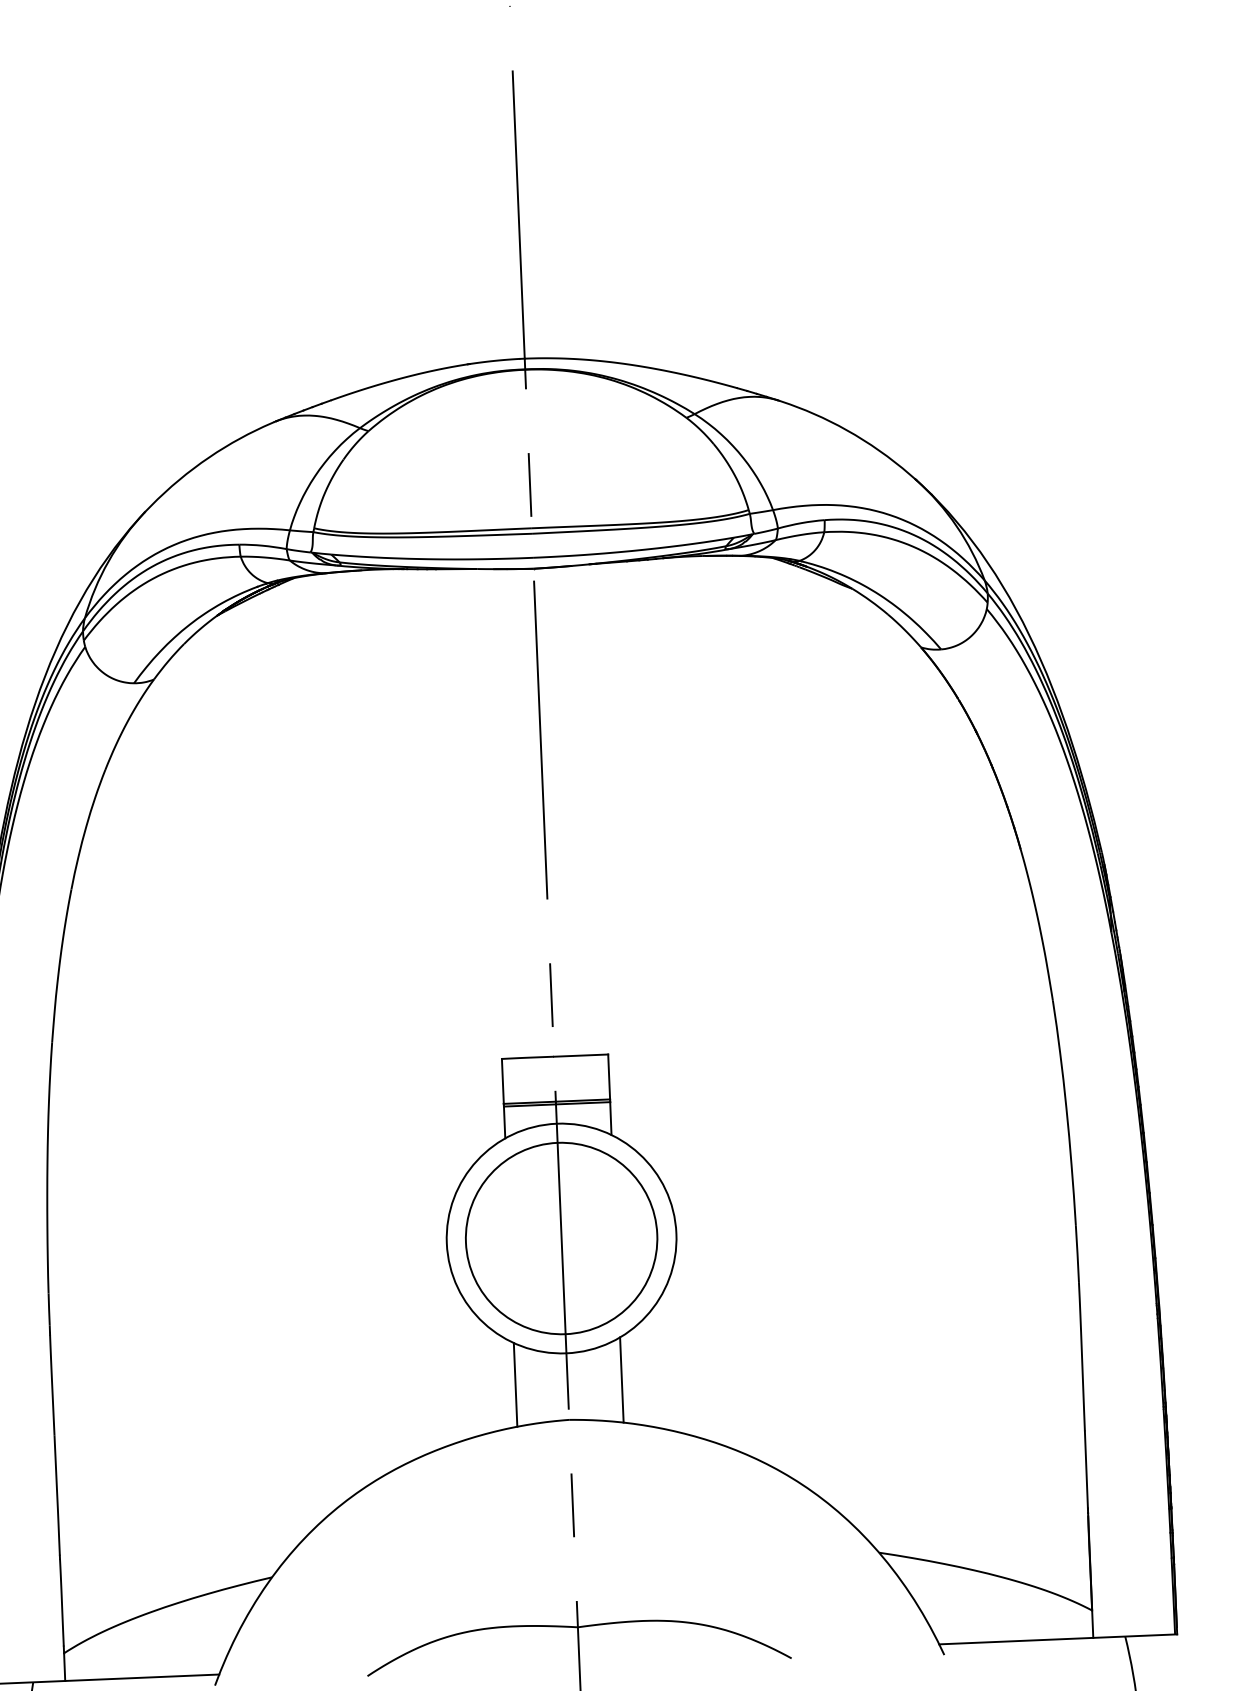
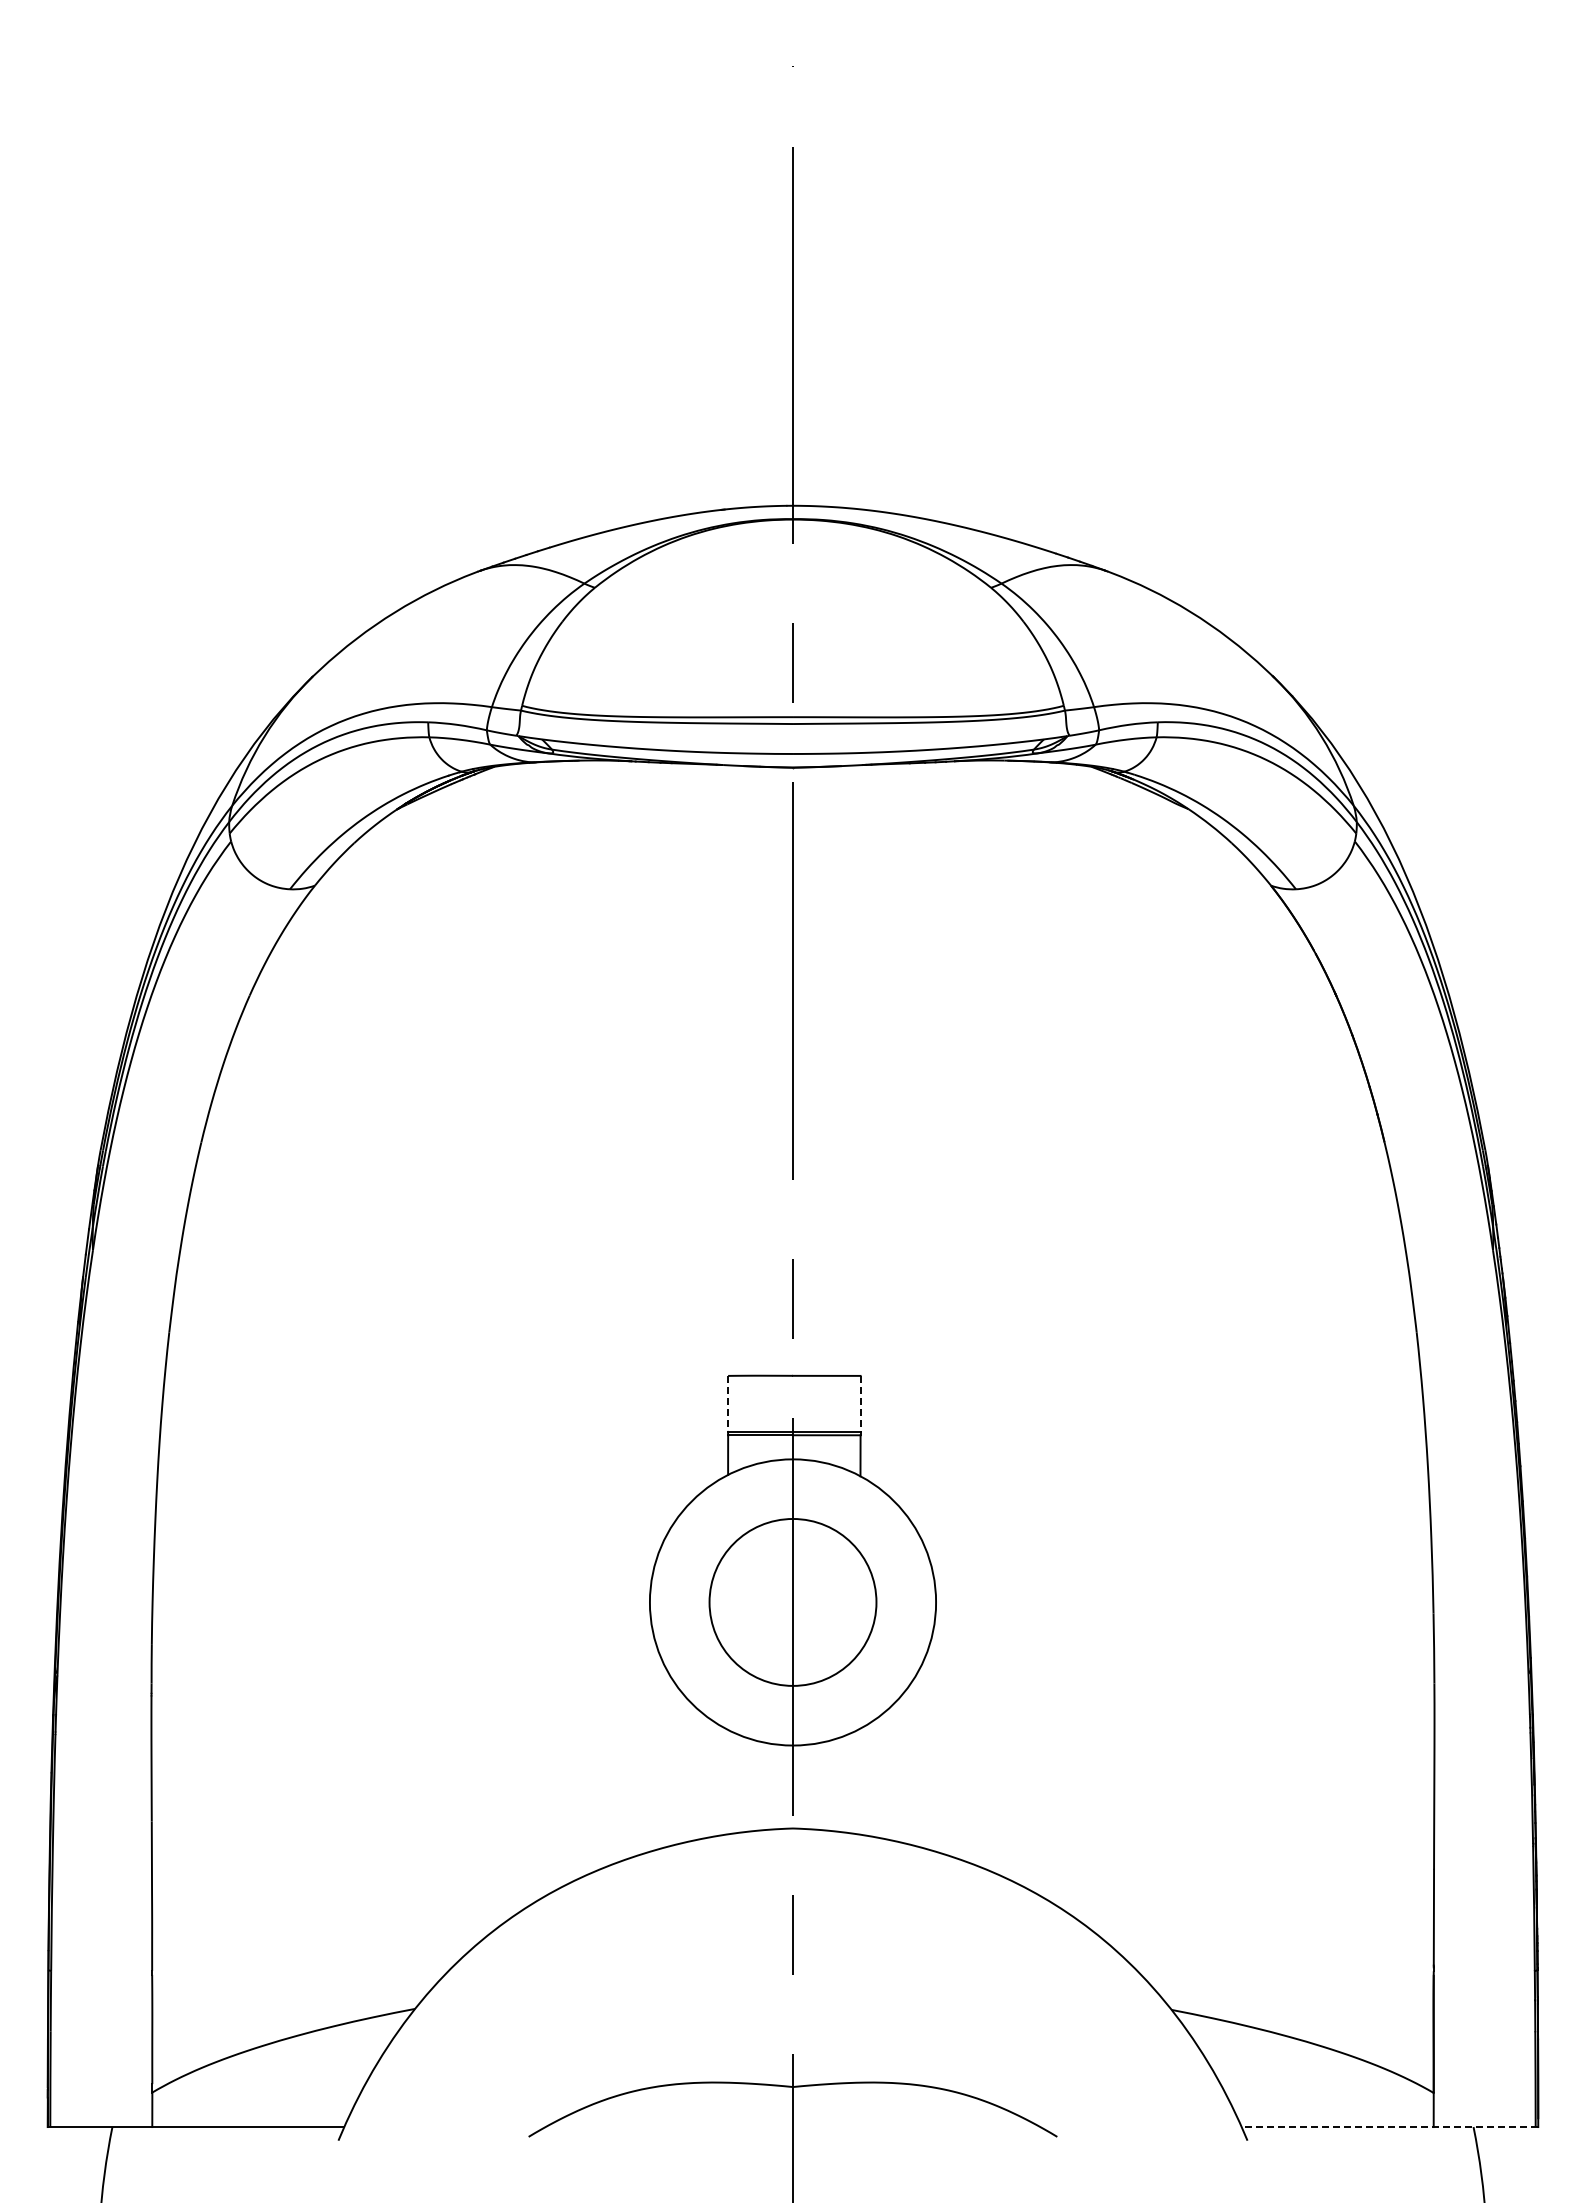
line: (609, 1076) -> (860, 1403), solid -> dashed
line: (503, 1081) -> (728, 1403), solid -> dashed
circle: (561, 1238) -> (792, 1602), size x0.7
line: (621, 1379) -> (860, 1781), removed
line: (515, 1384) -> (728, 1781), removed
line: (1057, 1639) -> (1389, 2127), solid -> dashed

